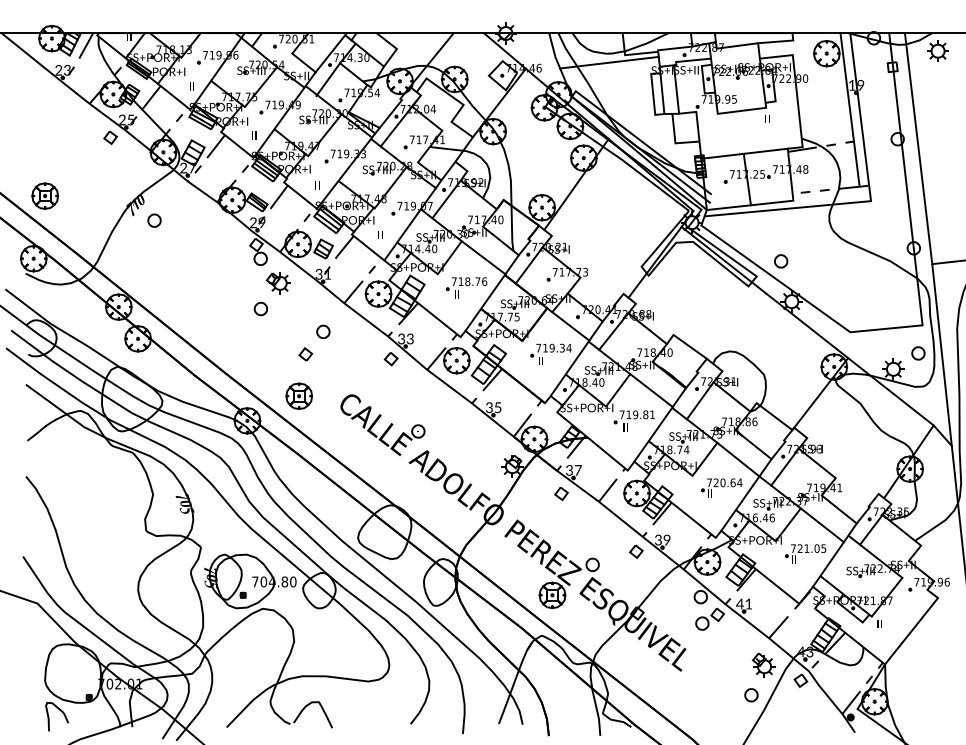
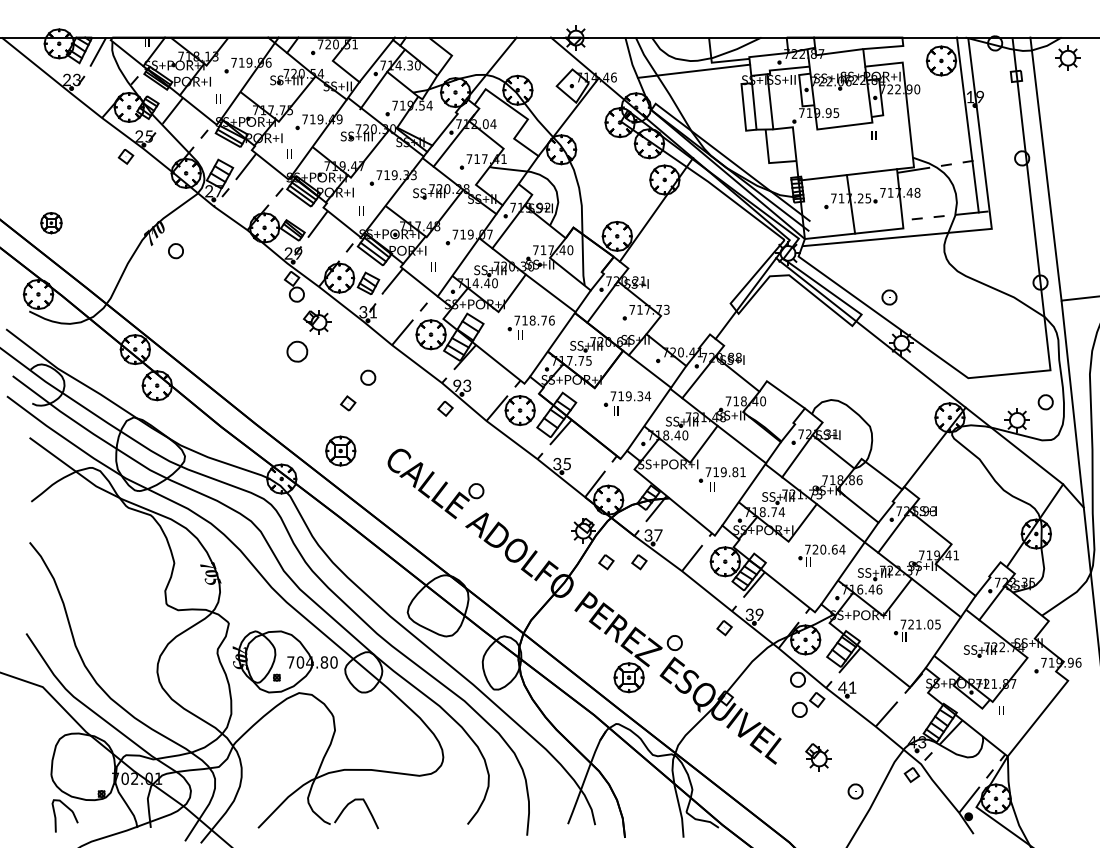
part: (44, 195) -> (50, 222), size x0.7
part: (260, 308) -> (296, 351), size x1.4
text: (401, 339) -> (457, 386), 33 -> 93
part: (532, 494) -> (606, 562), added
part: (763, 664) -> (818, 756), moved

